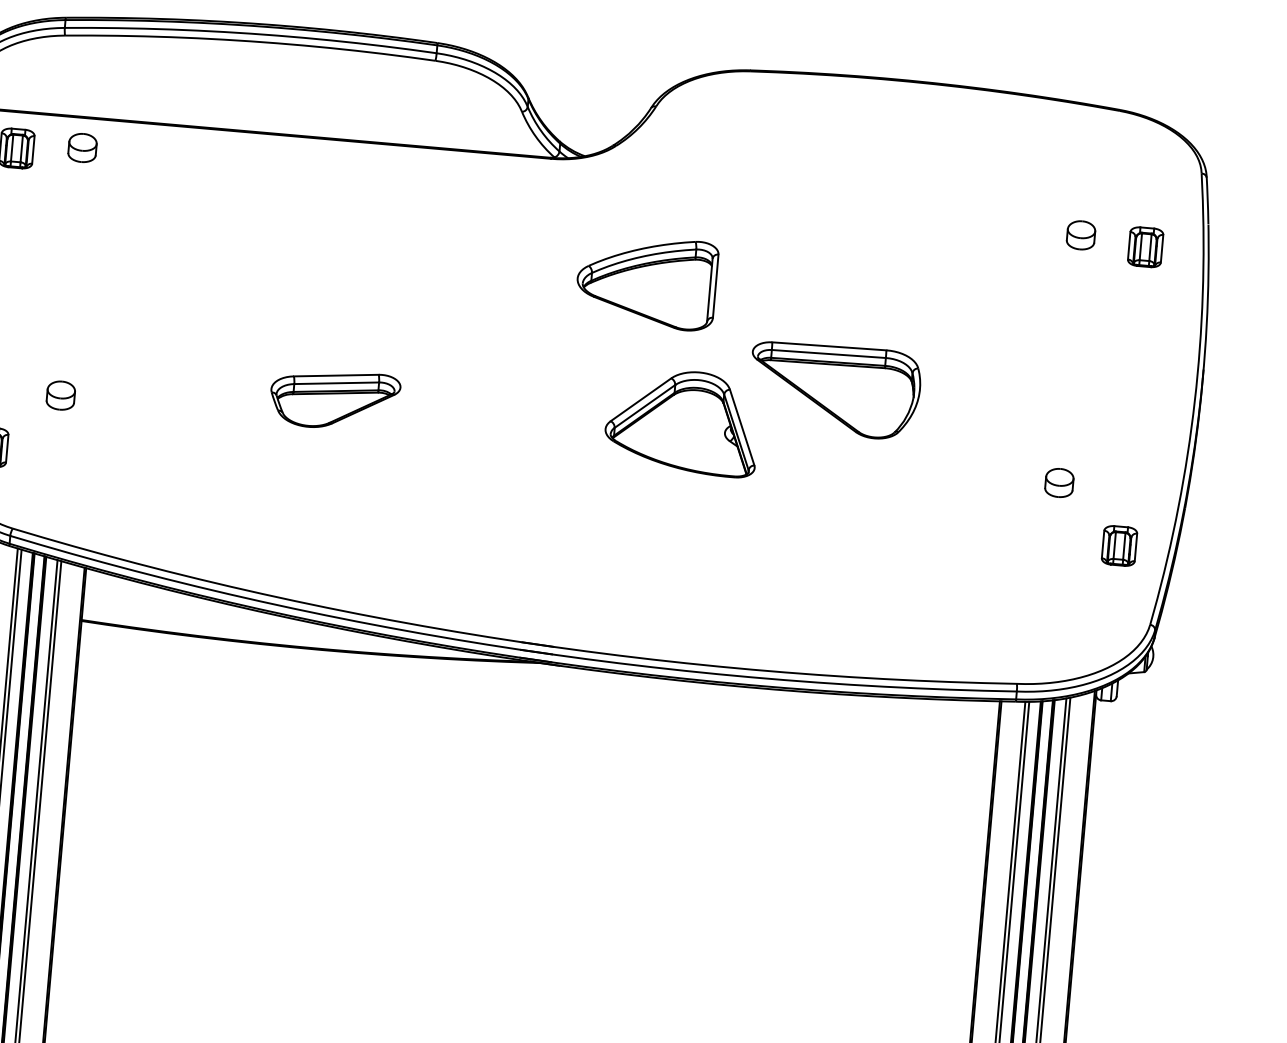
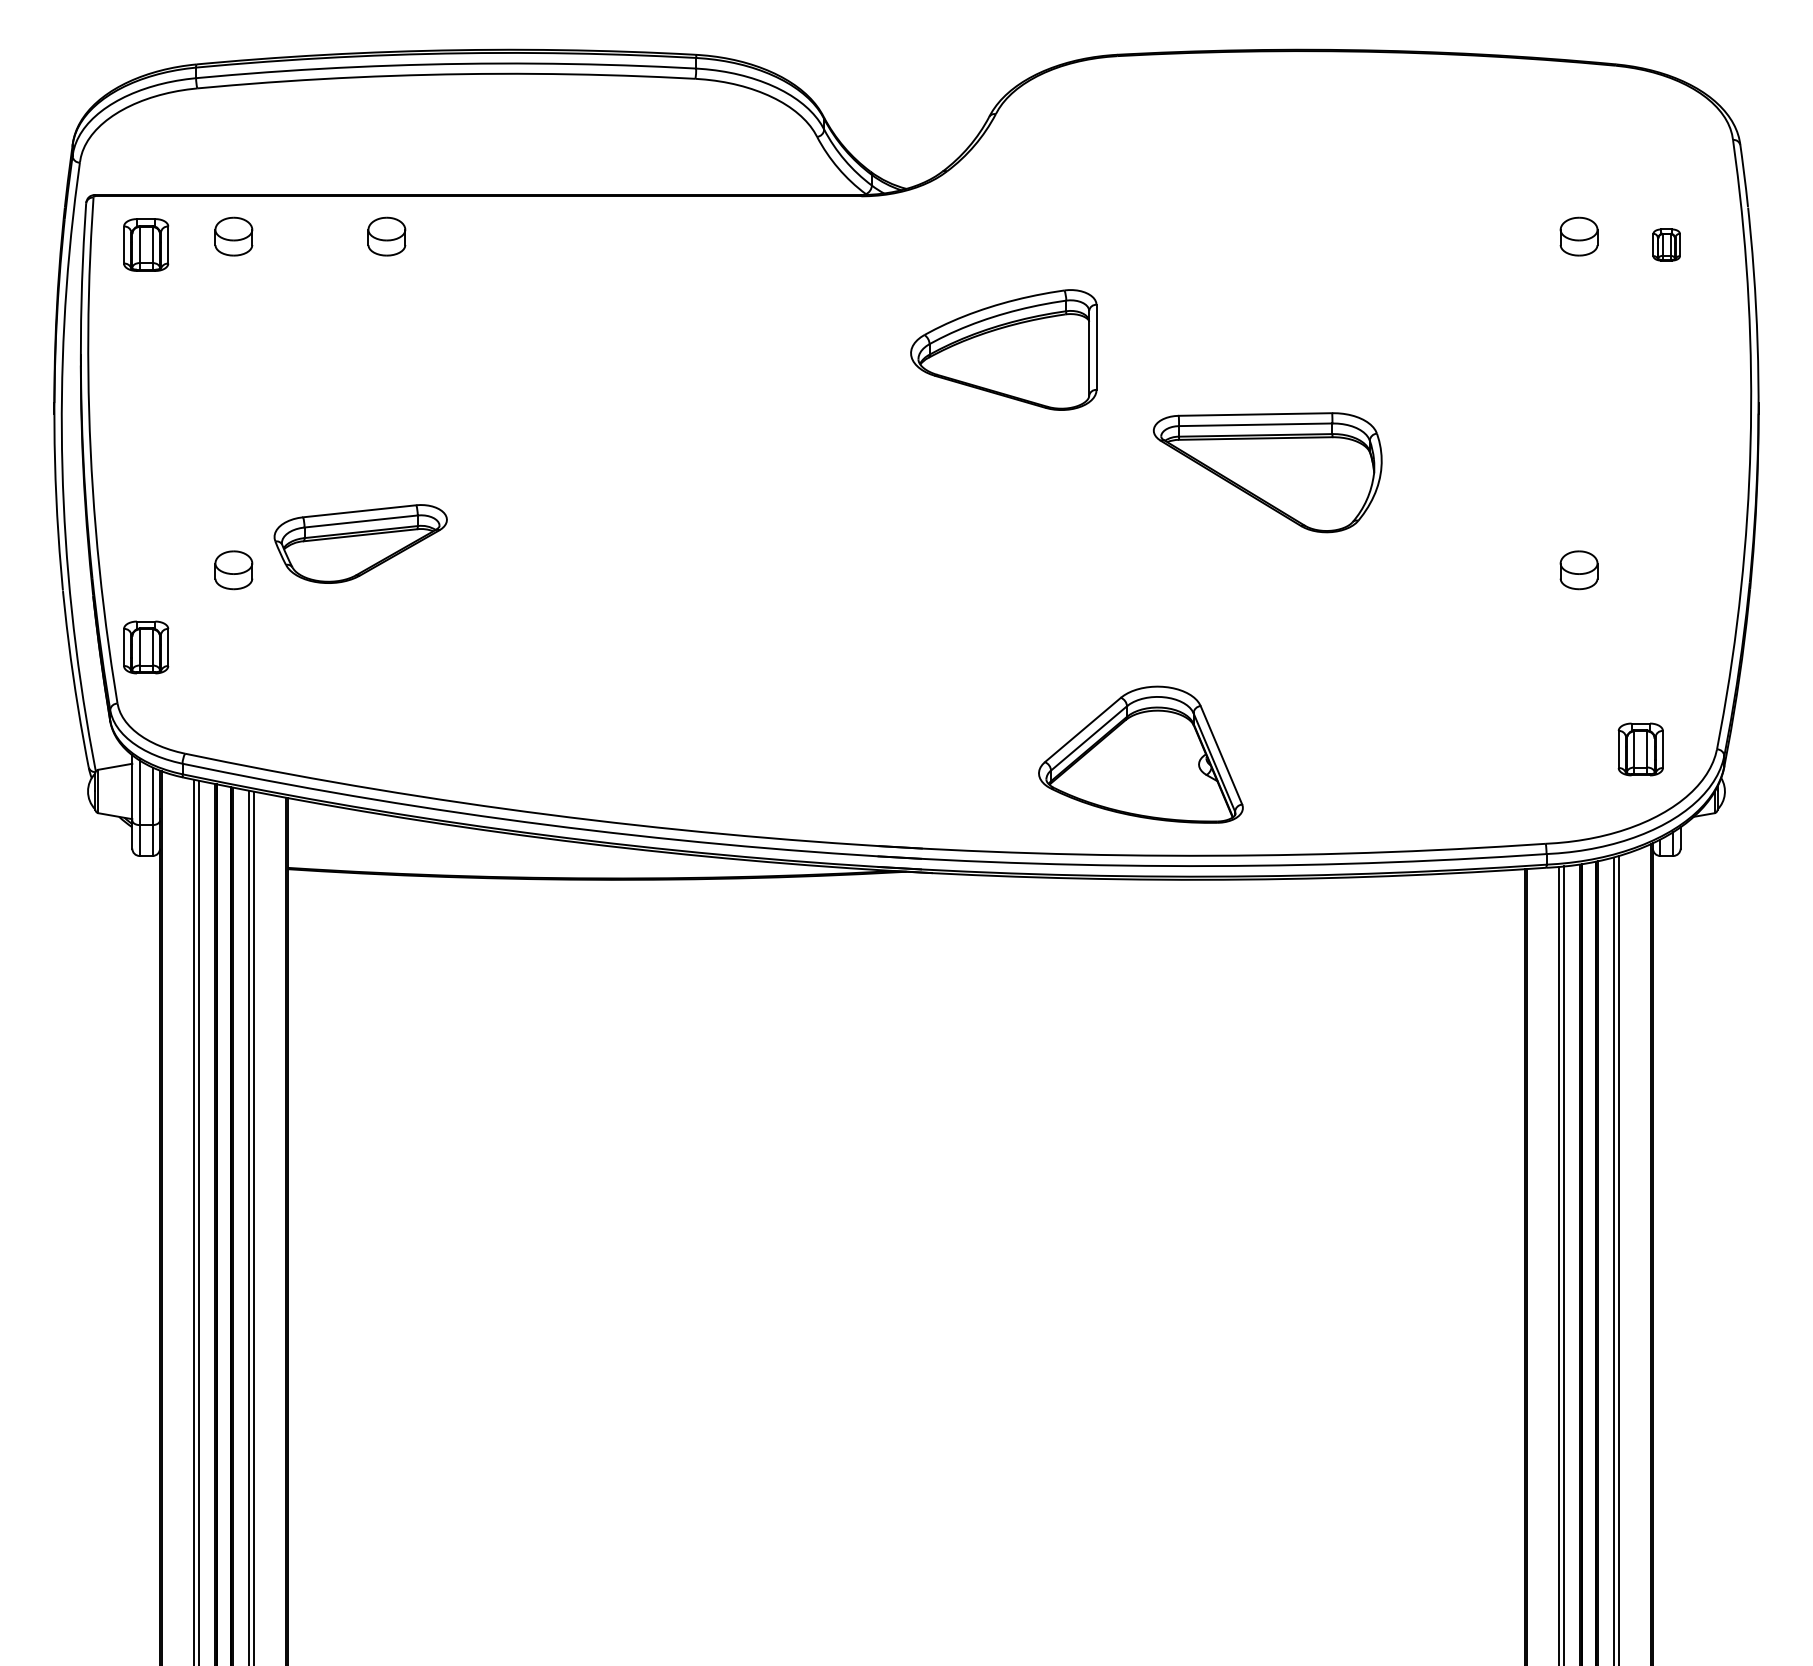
part: (195, 157) -> (386, 236), added
part: (1145, 246) -> (1666, 244), size x0.6
part: (334, 399) -> (360, 543), moved
part: (682, 421) -> (1140, 754), moved
part: (1119, 545) -> (1640, 749), moved

